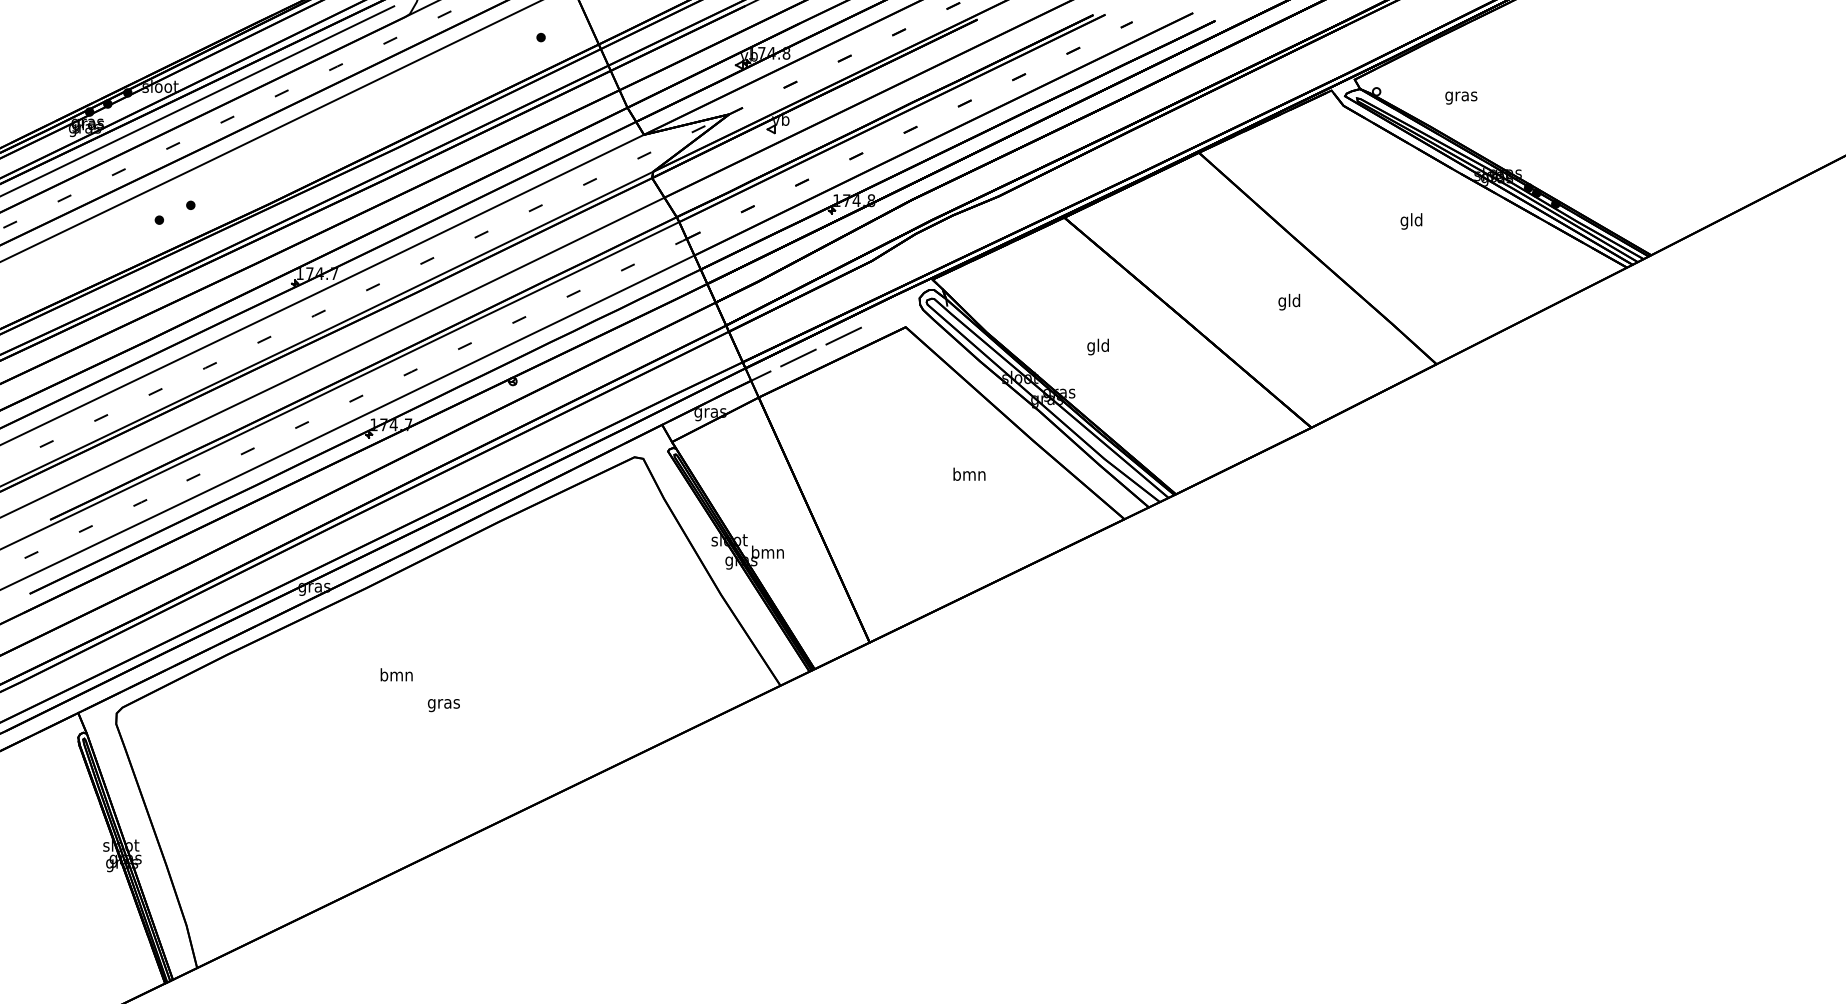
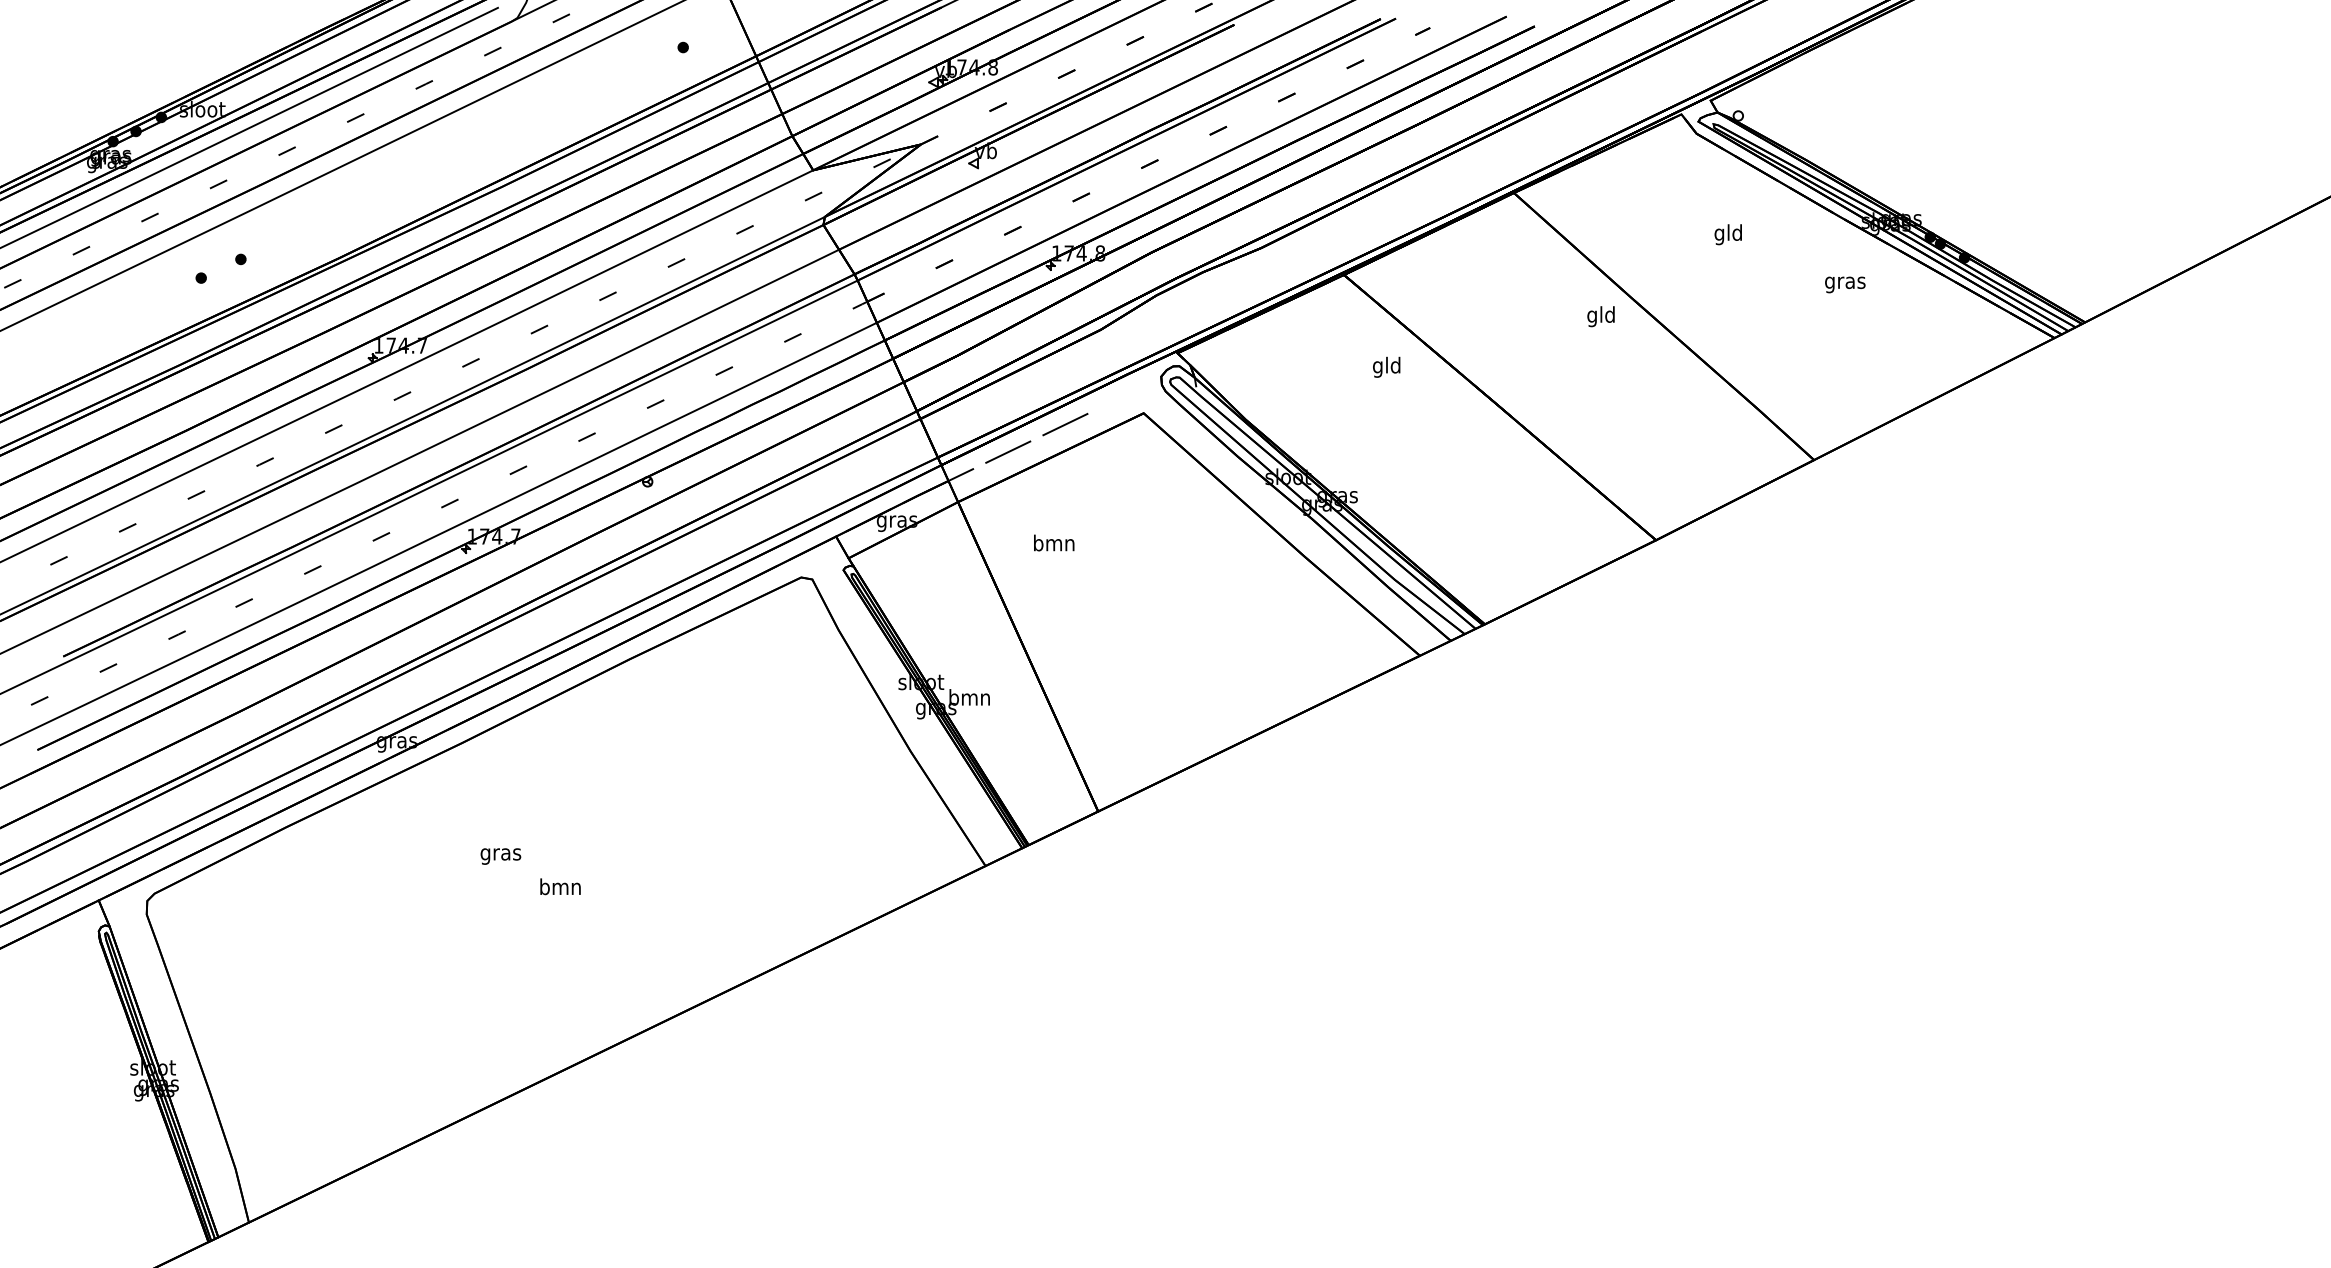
text: (1461, 97) -> (1845, 284), moved
text: (1410, 221) -> (1727, 234), moved
text: (1288, 302) -> (1600, 316), moved
text: (1098, 346) -> (1386, 366), moved
text: (969, 473) -> (1054, 542), moved
text: (396, 675) -> (500, 853), bmn -> gras
text: (443, 703) -> (560, 888), gras -> bmn

